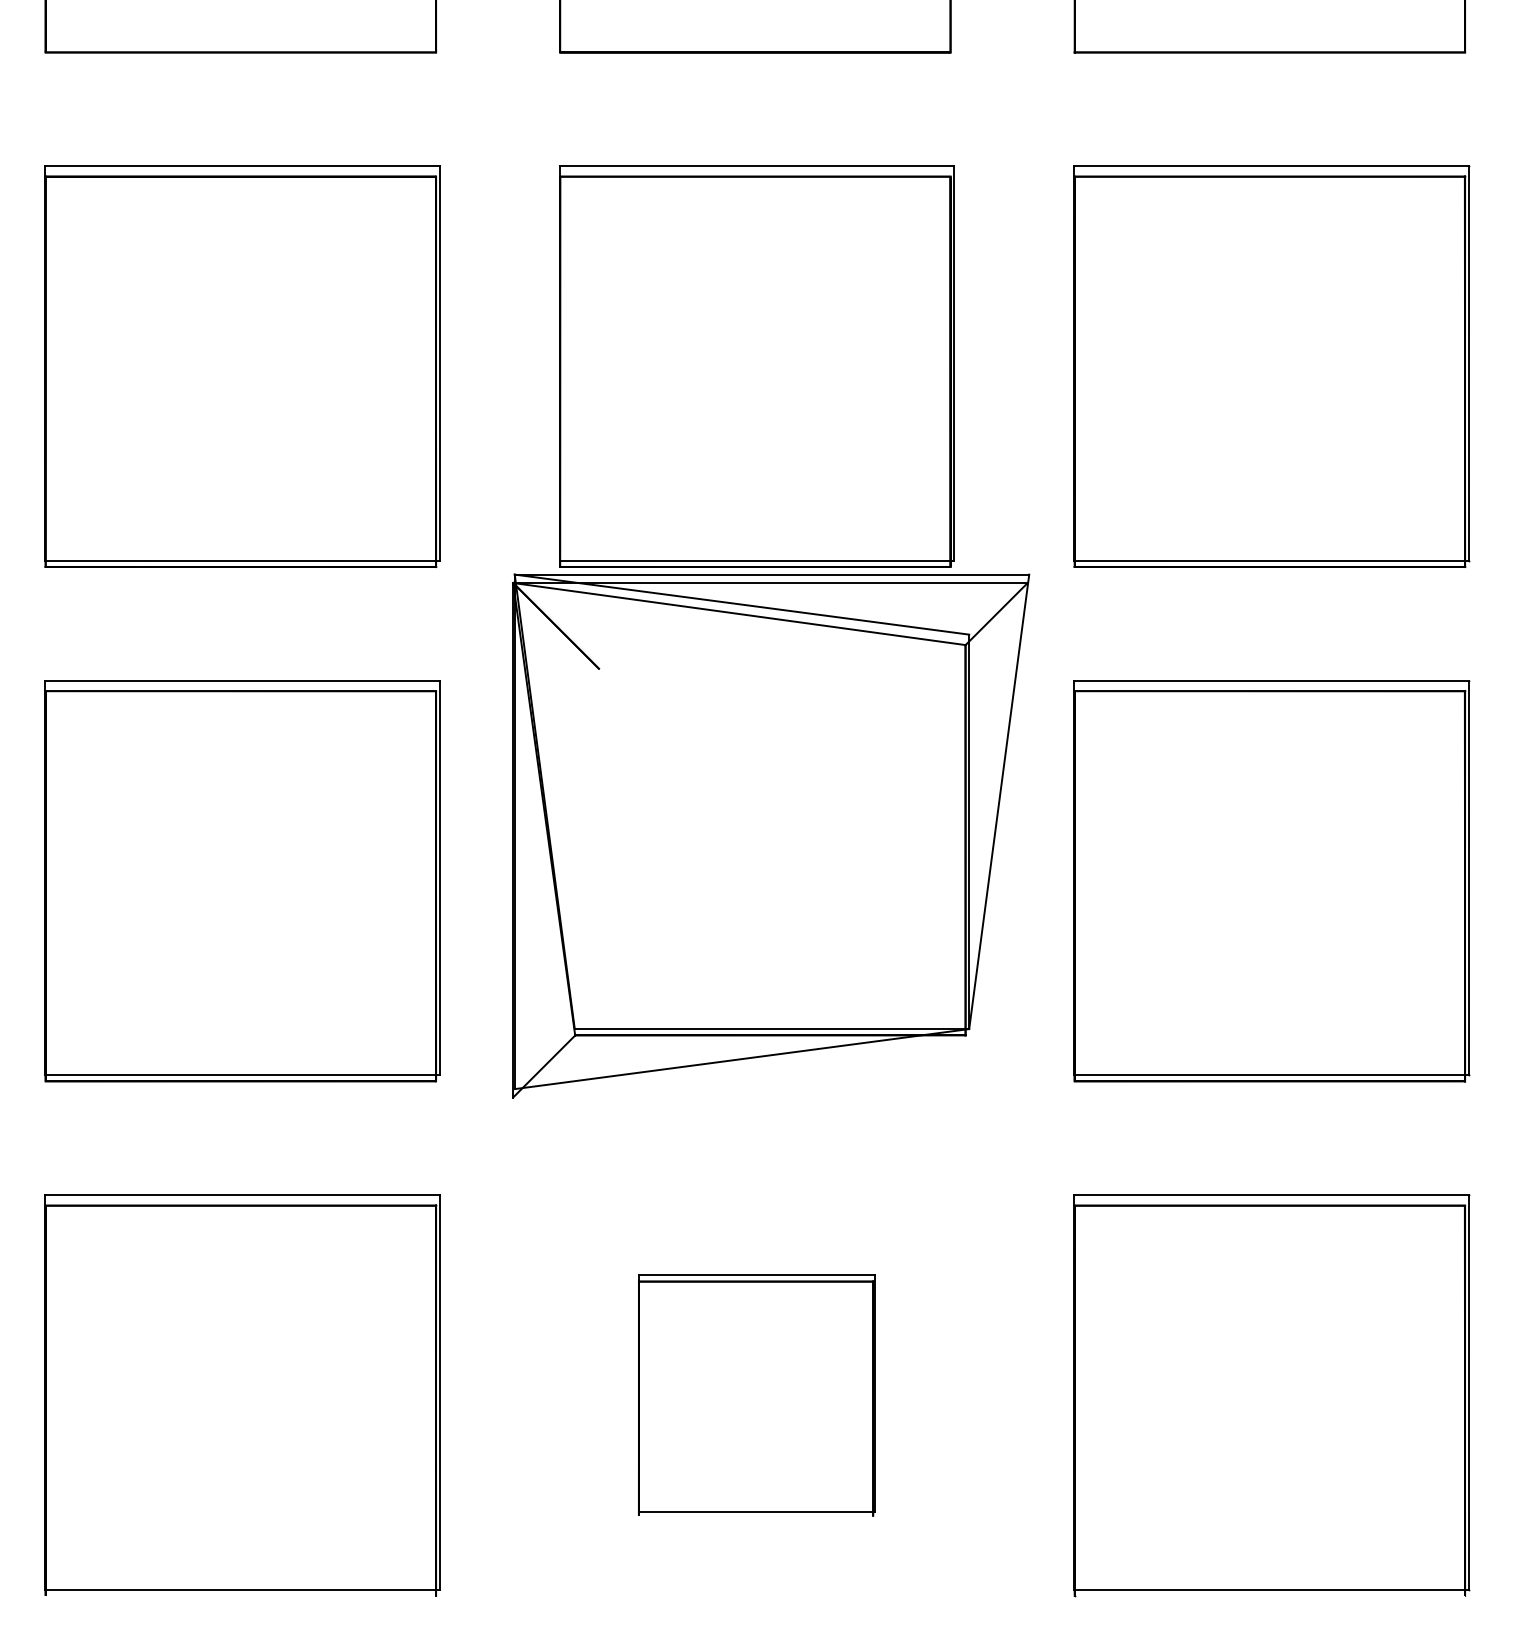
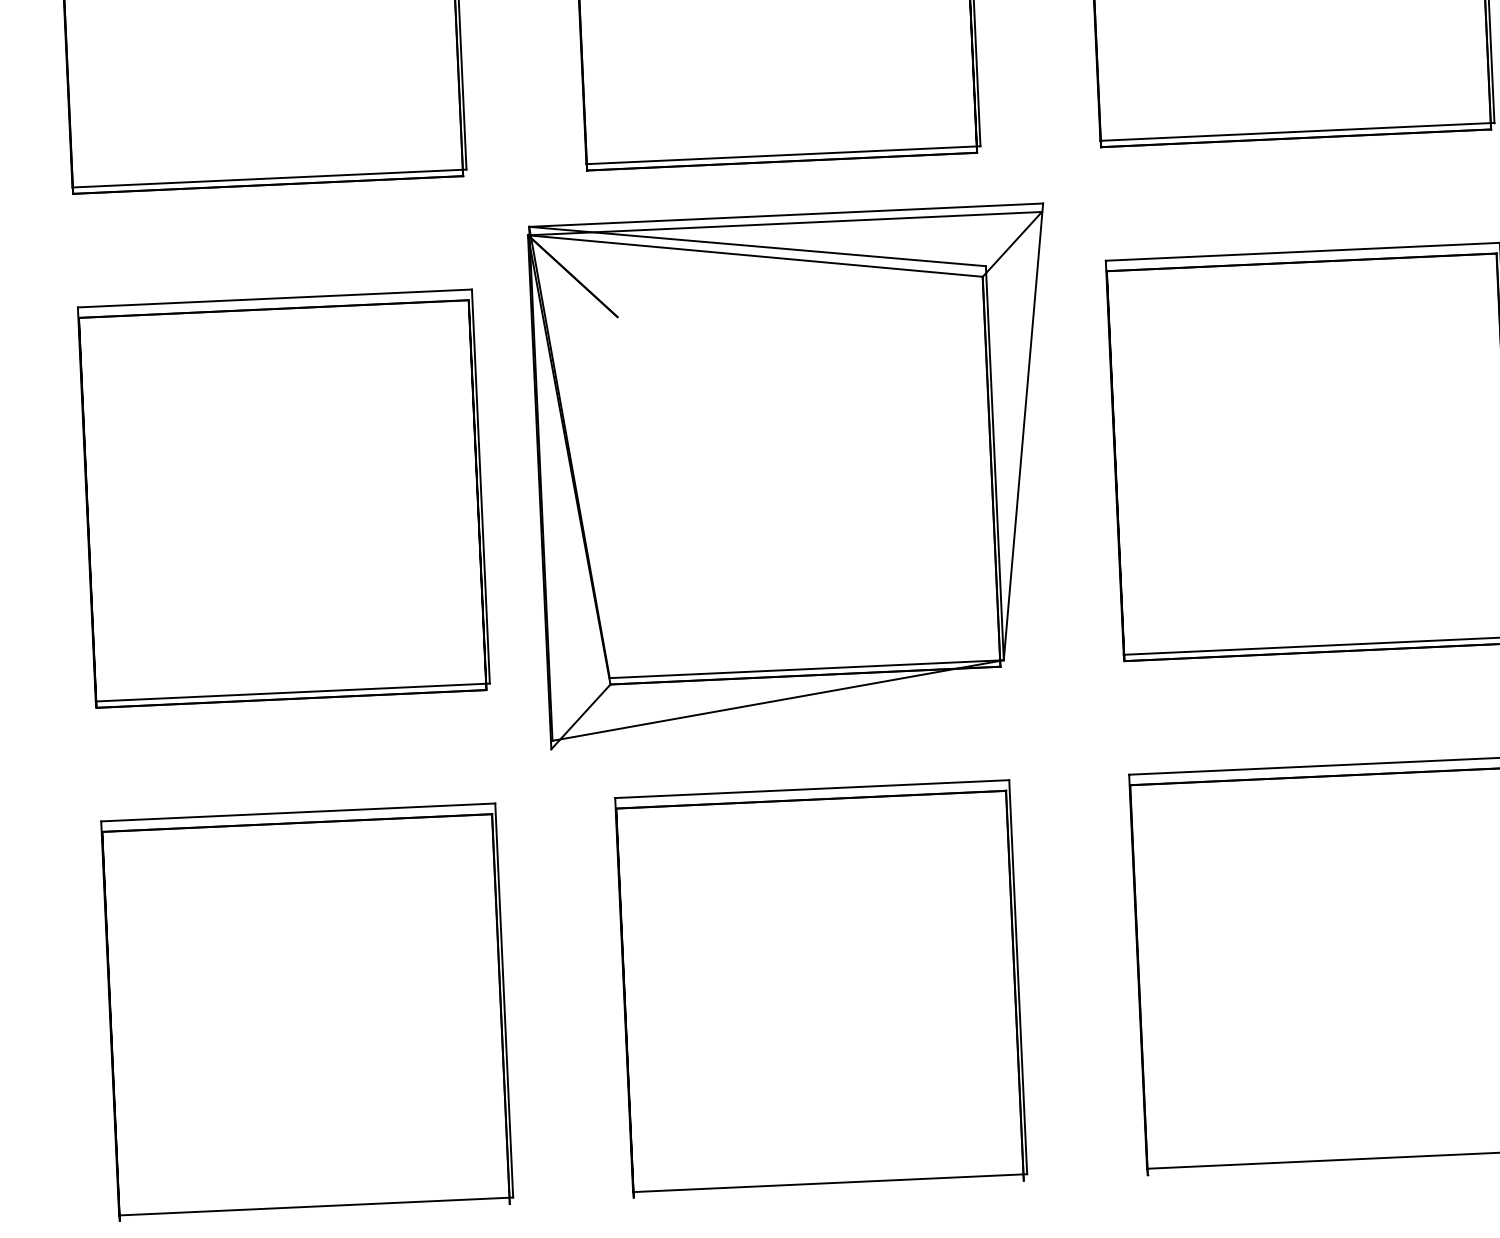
part: (771, 835) -> (797, 475), moved
part: (756, 1395) -> (820, 989), size x1.67

